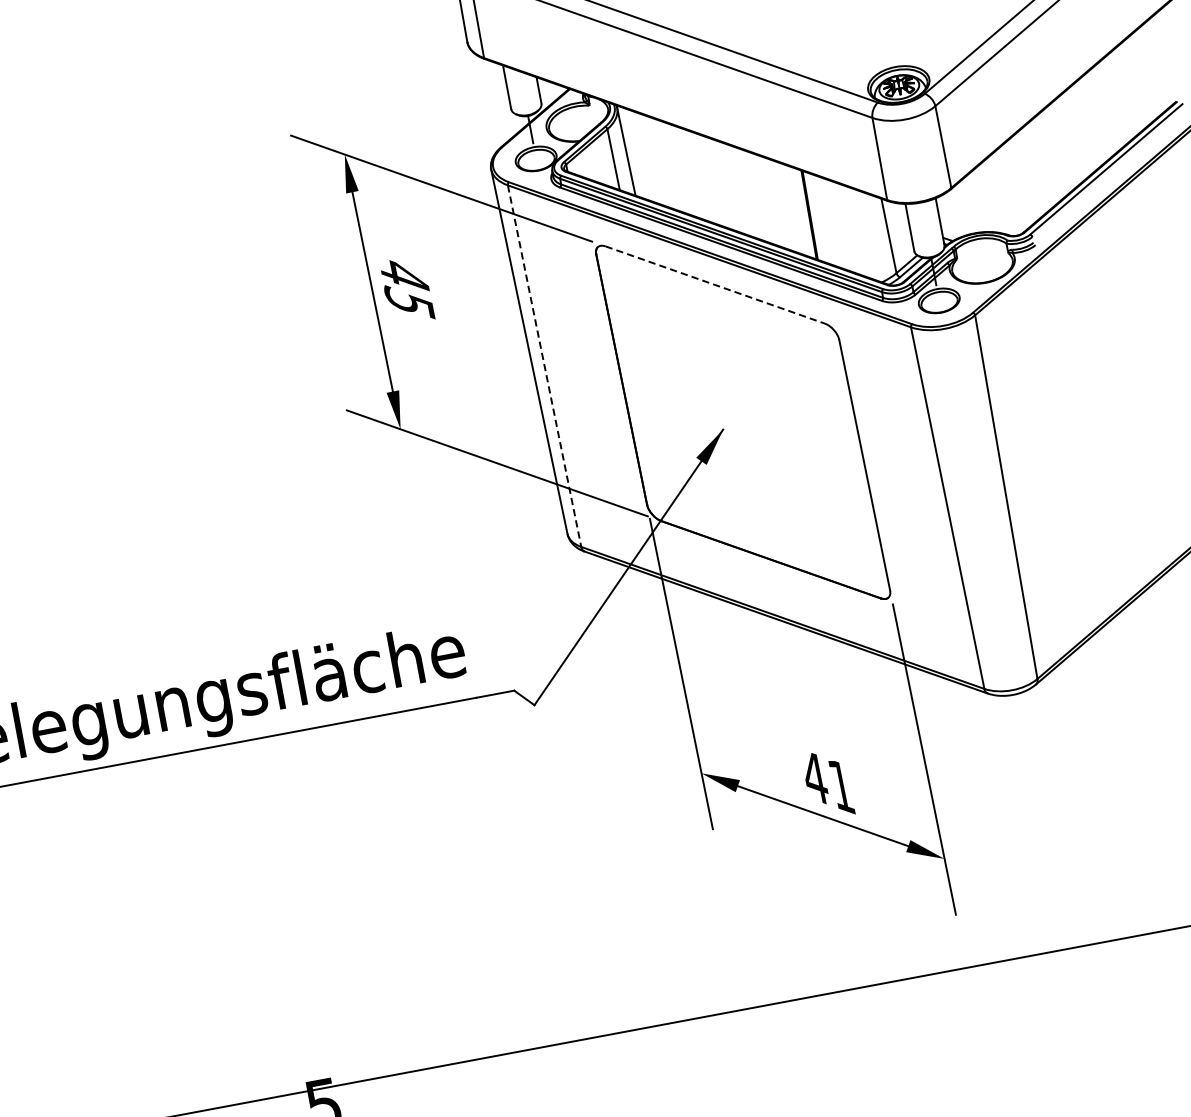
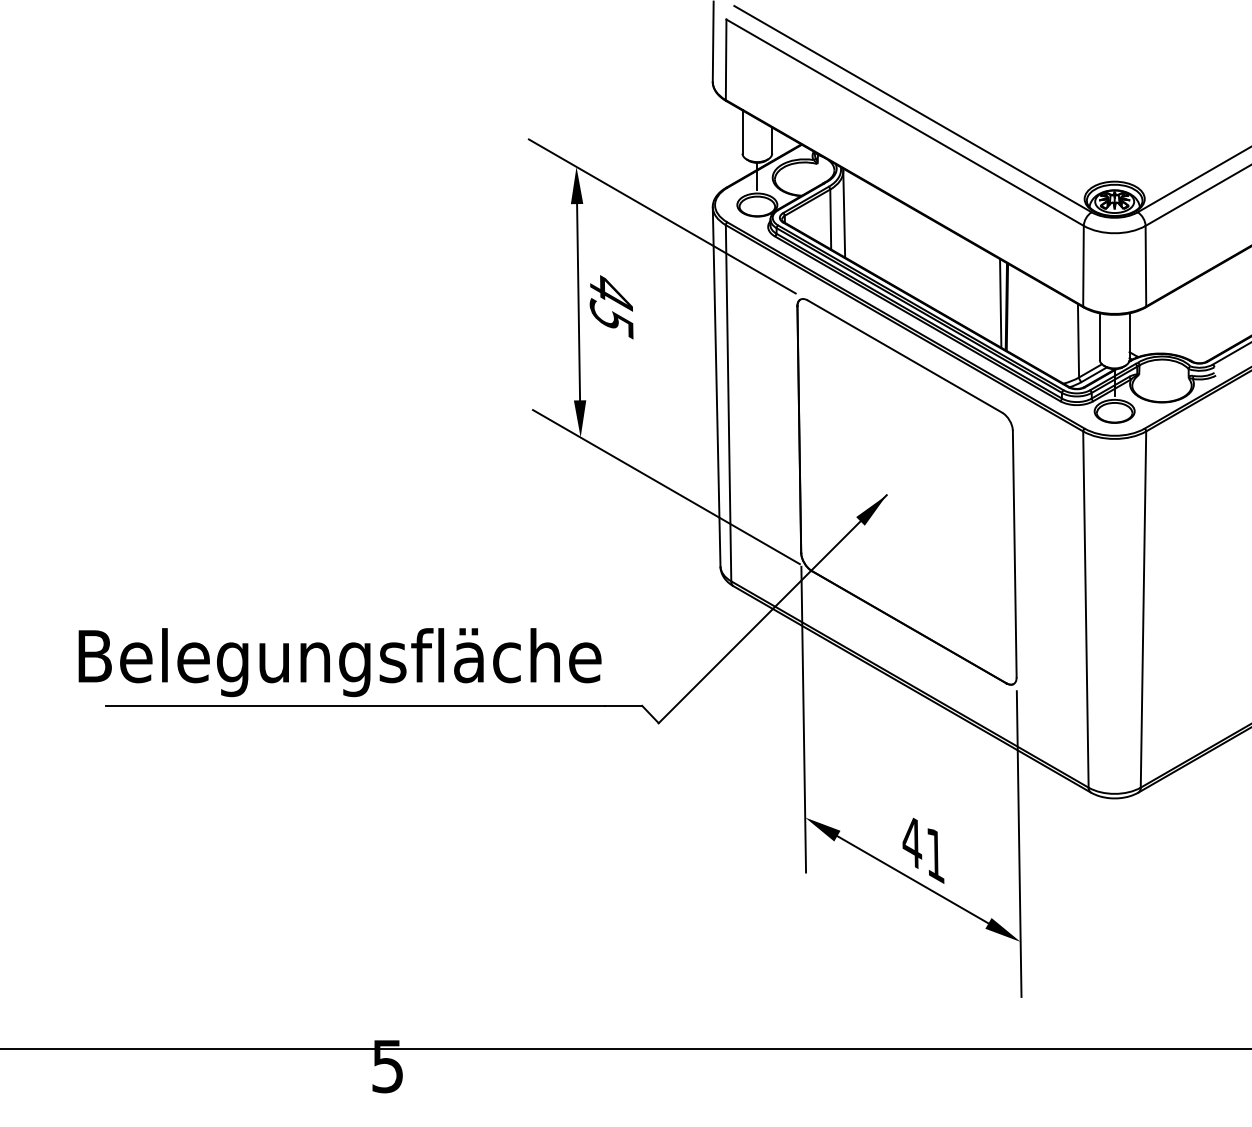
line: (802, 212) -> (1000, 303), added
line: (715, 284) -> (905, 356), dashed -> solid
line: (544, 366) -> (728, 403), dashed -> solid

